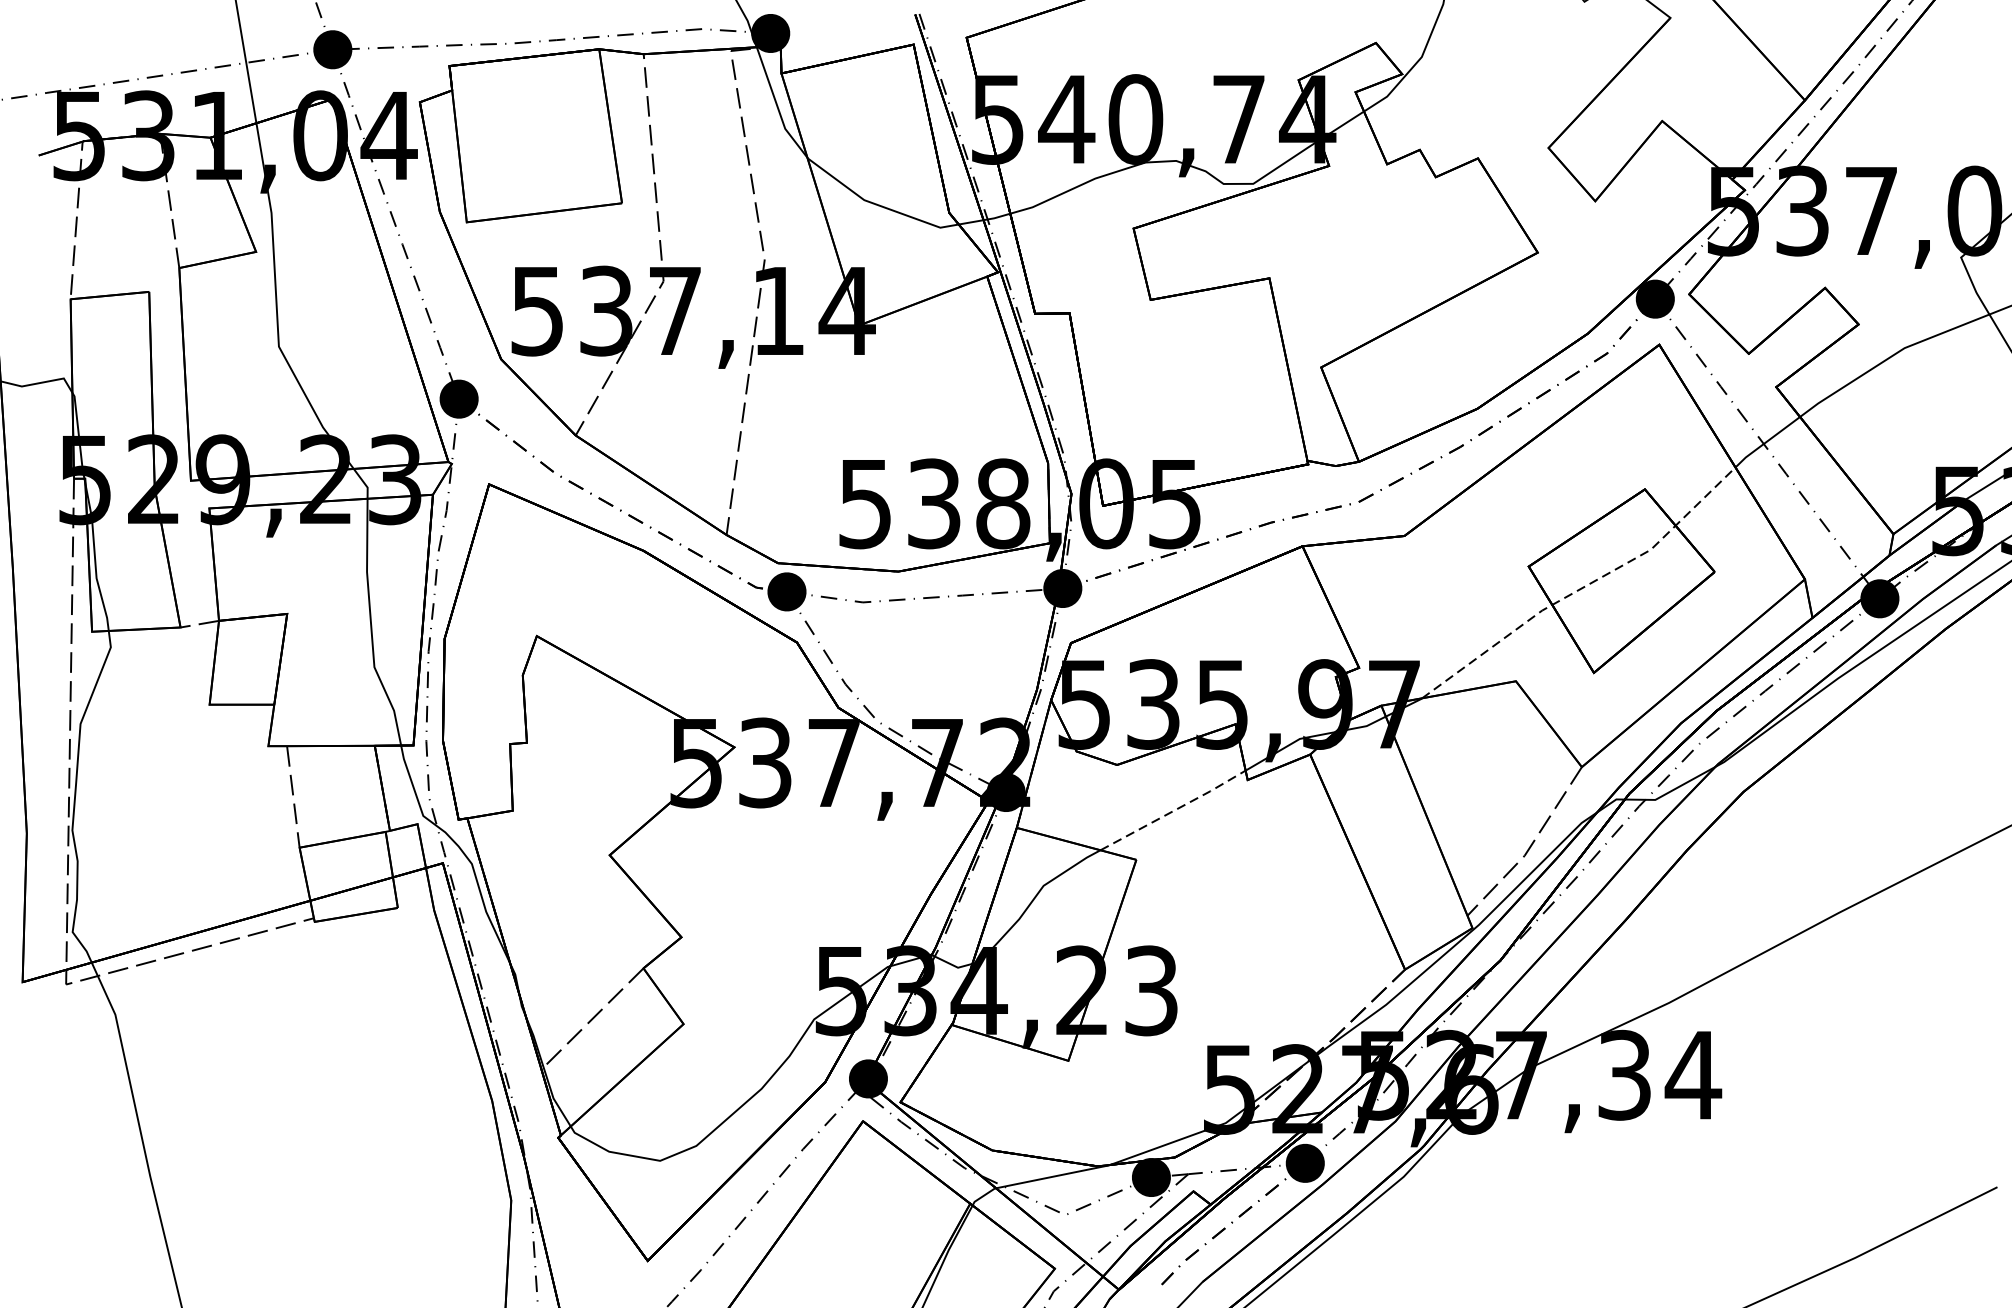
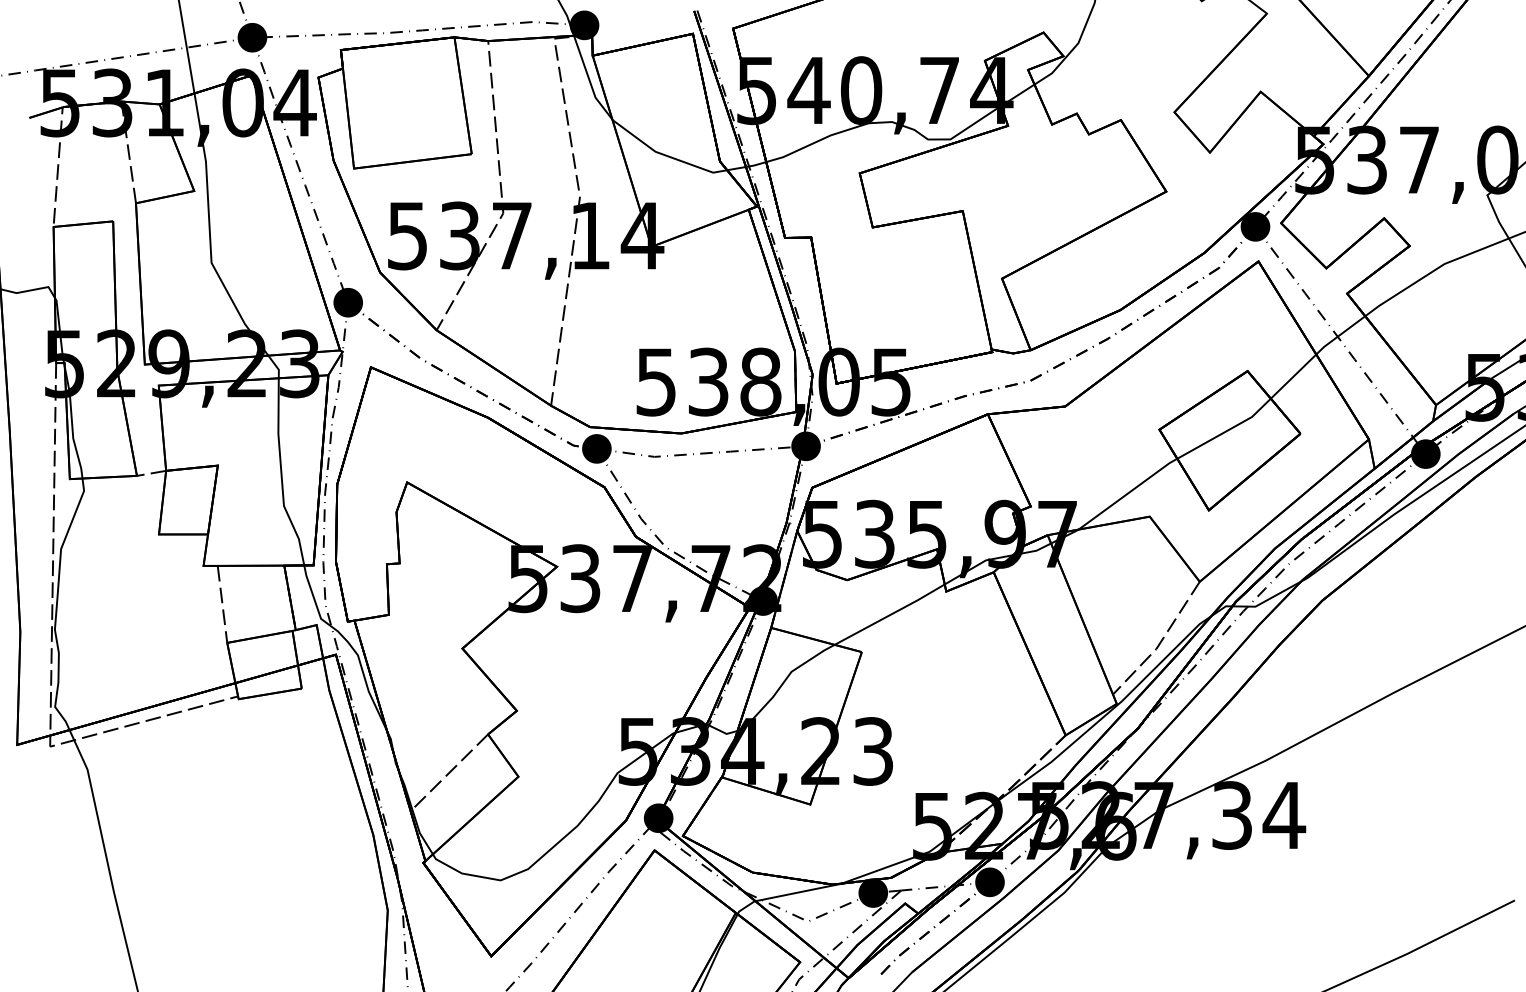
line: (1582, 587) -> (1200, 445), dashed -> solid
line: (1174, 810) -> (890, 614), dashed -> solid

